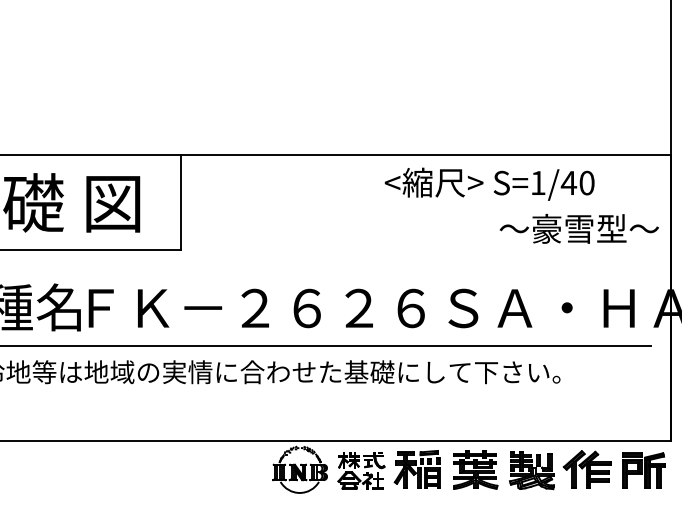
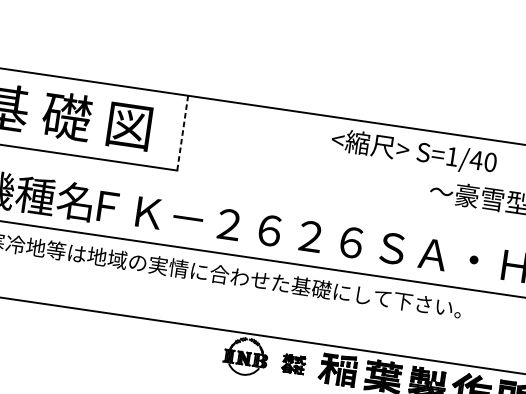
text: (489, 183) -> (413, 151), moved
line: (180, 202) -> (182, 132), solid -> dashed
part: (361, 470) -> (293, 364), size x0.6

